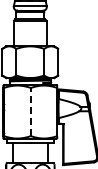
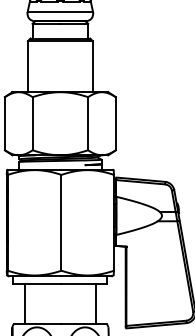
line: (30, 111) -> (60, 221), dashed -> solid

